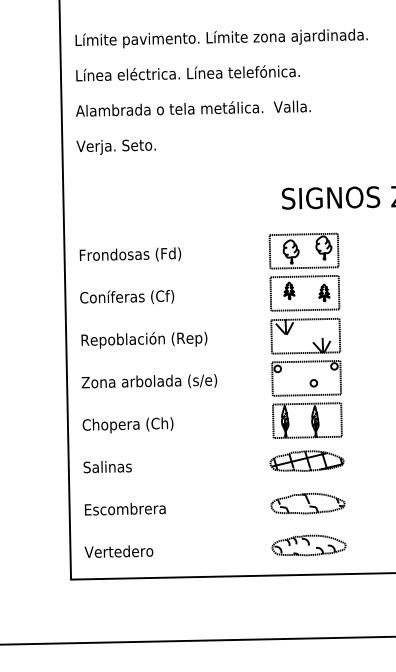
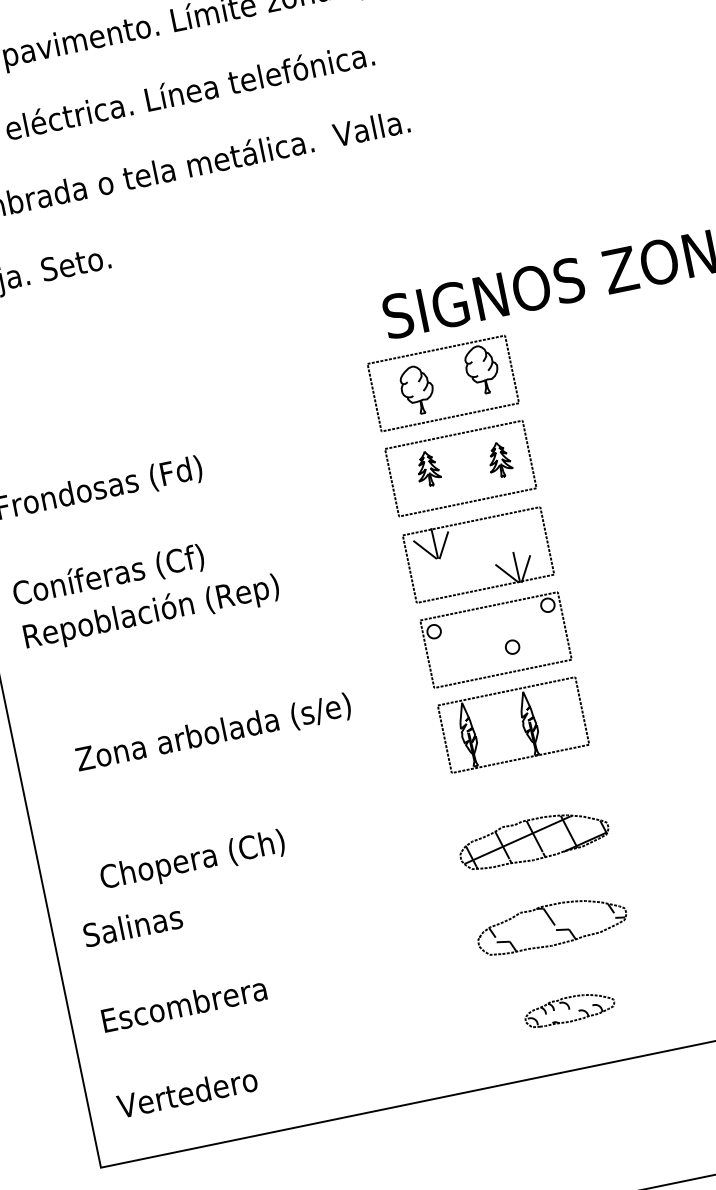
part: (305, 335) -> (477, 553), moved
text: (144, 339) -> (151, 611), moved
text: (149, 381) -> (213, 732), moved
text: (127, 425) -> (191, 861), moved
part: (308, 545) -> (568, 1009), size x0.6

